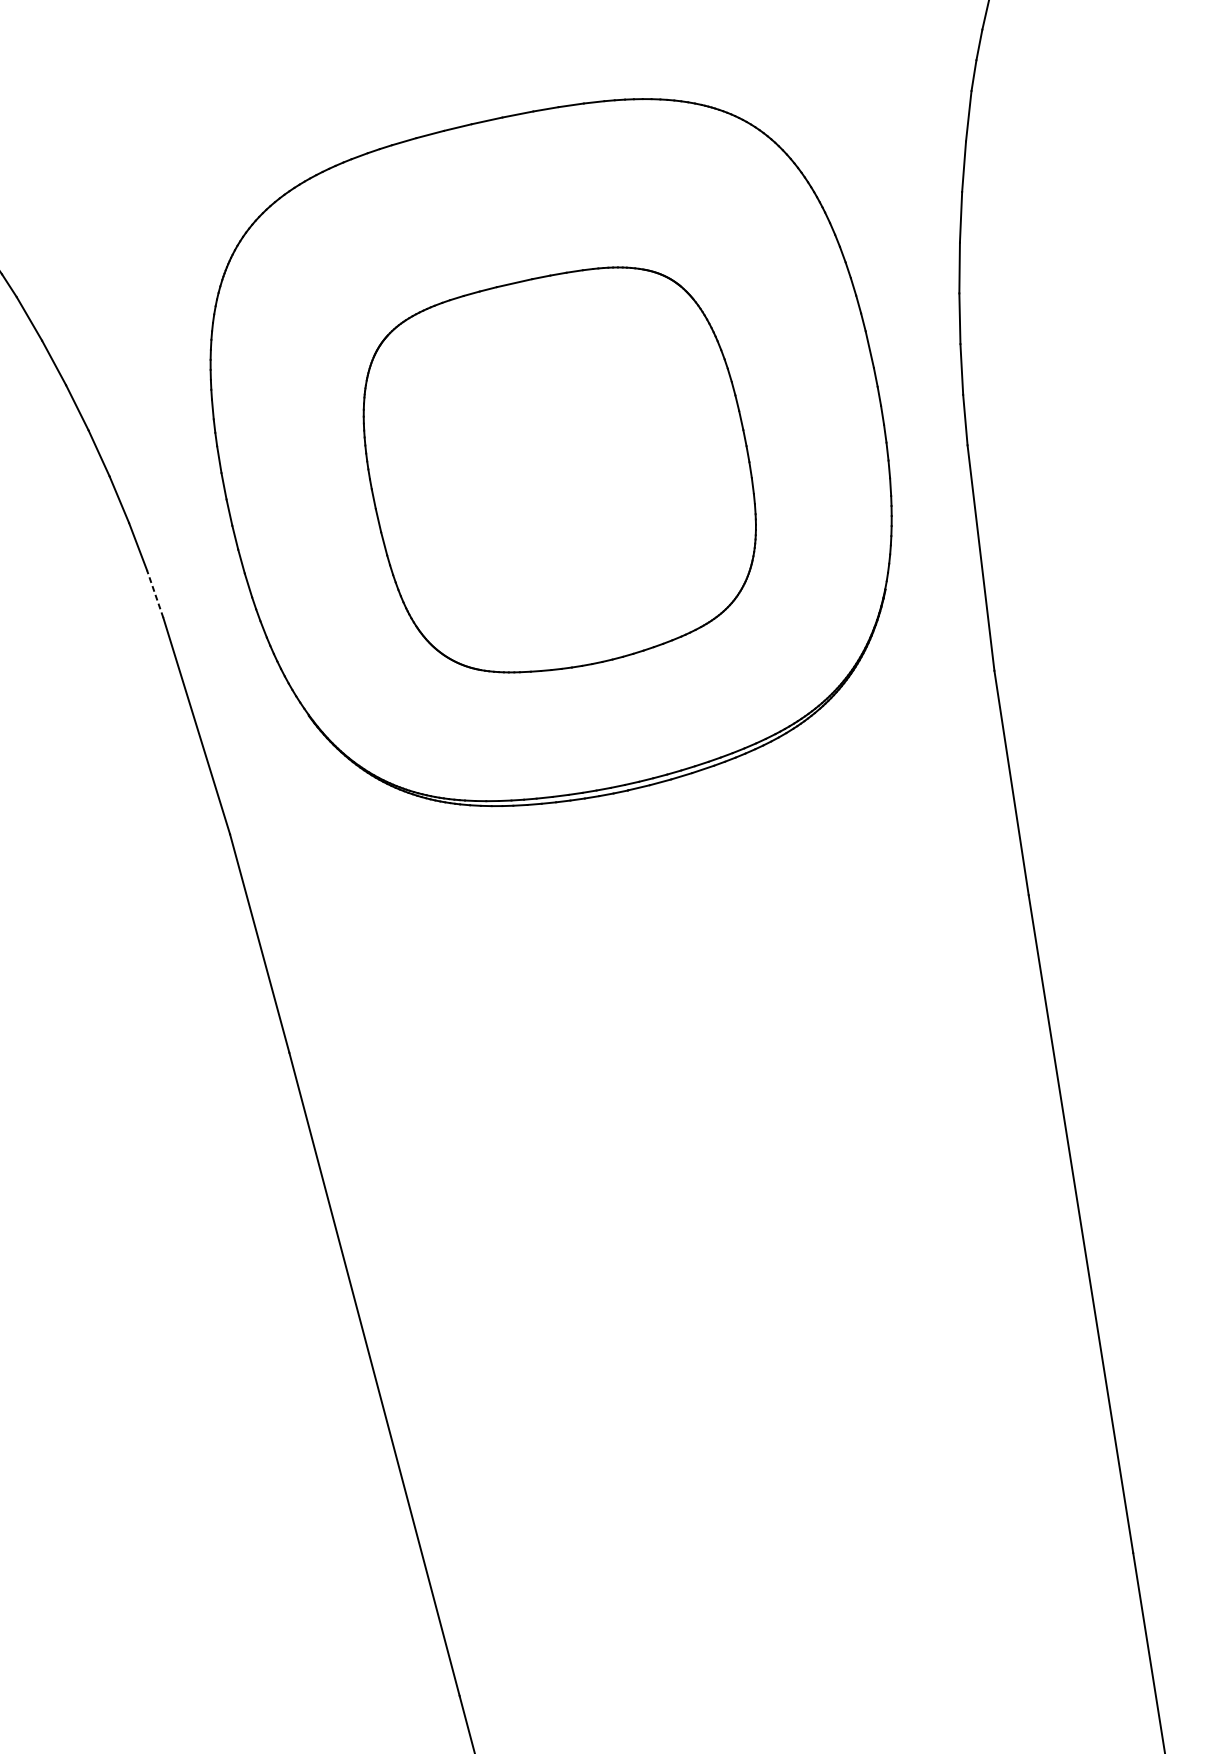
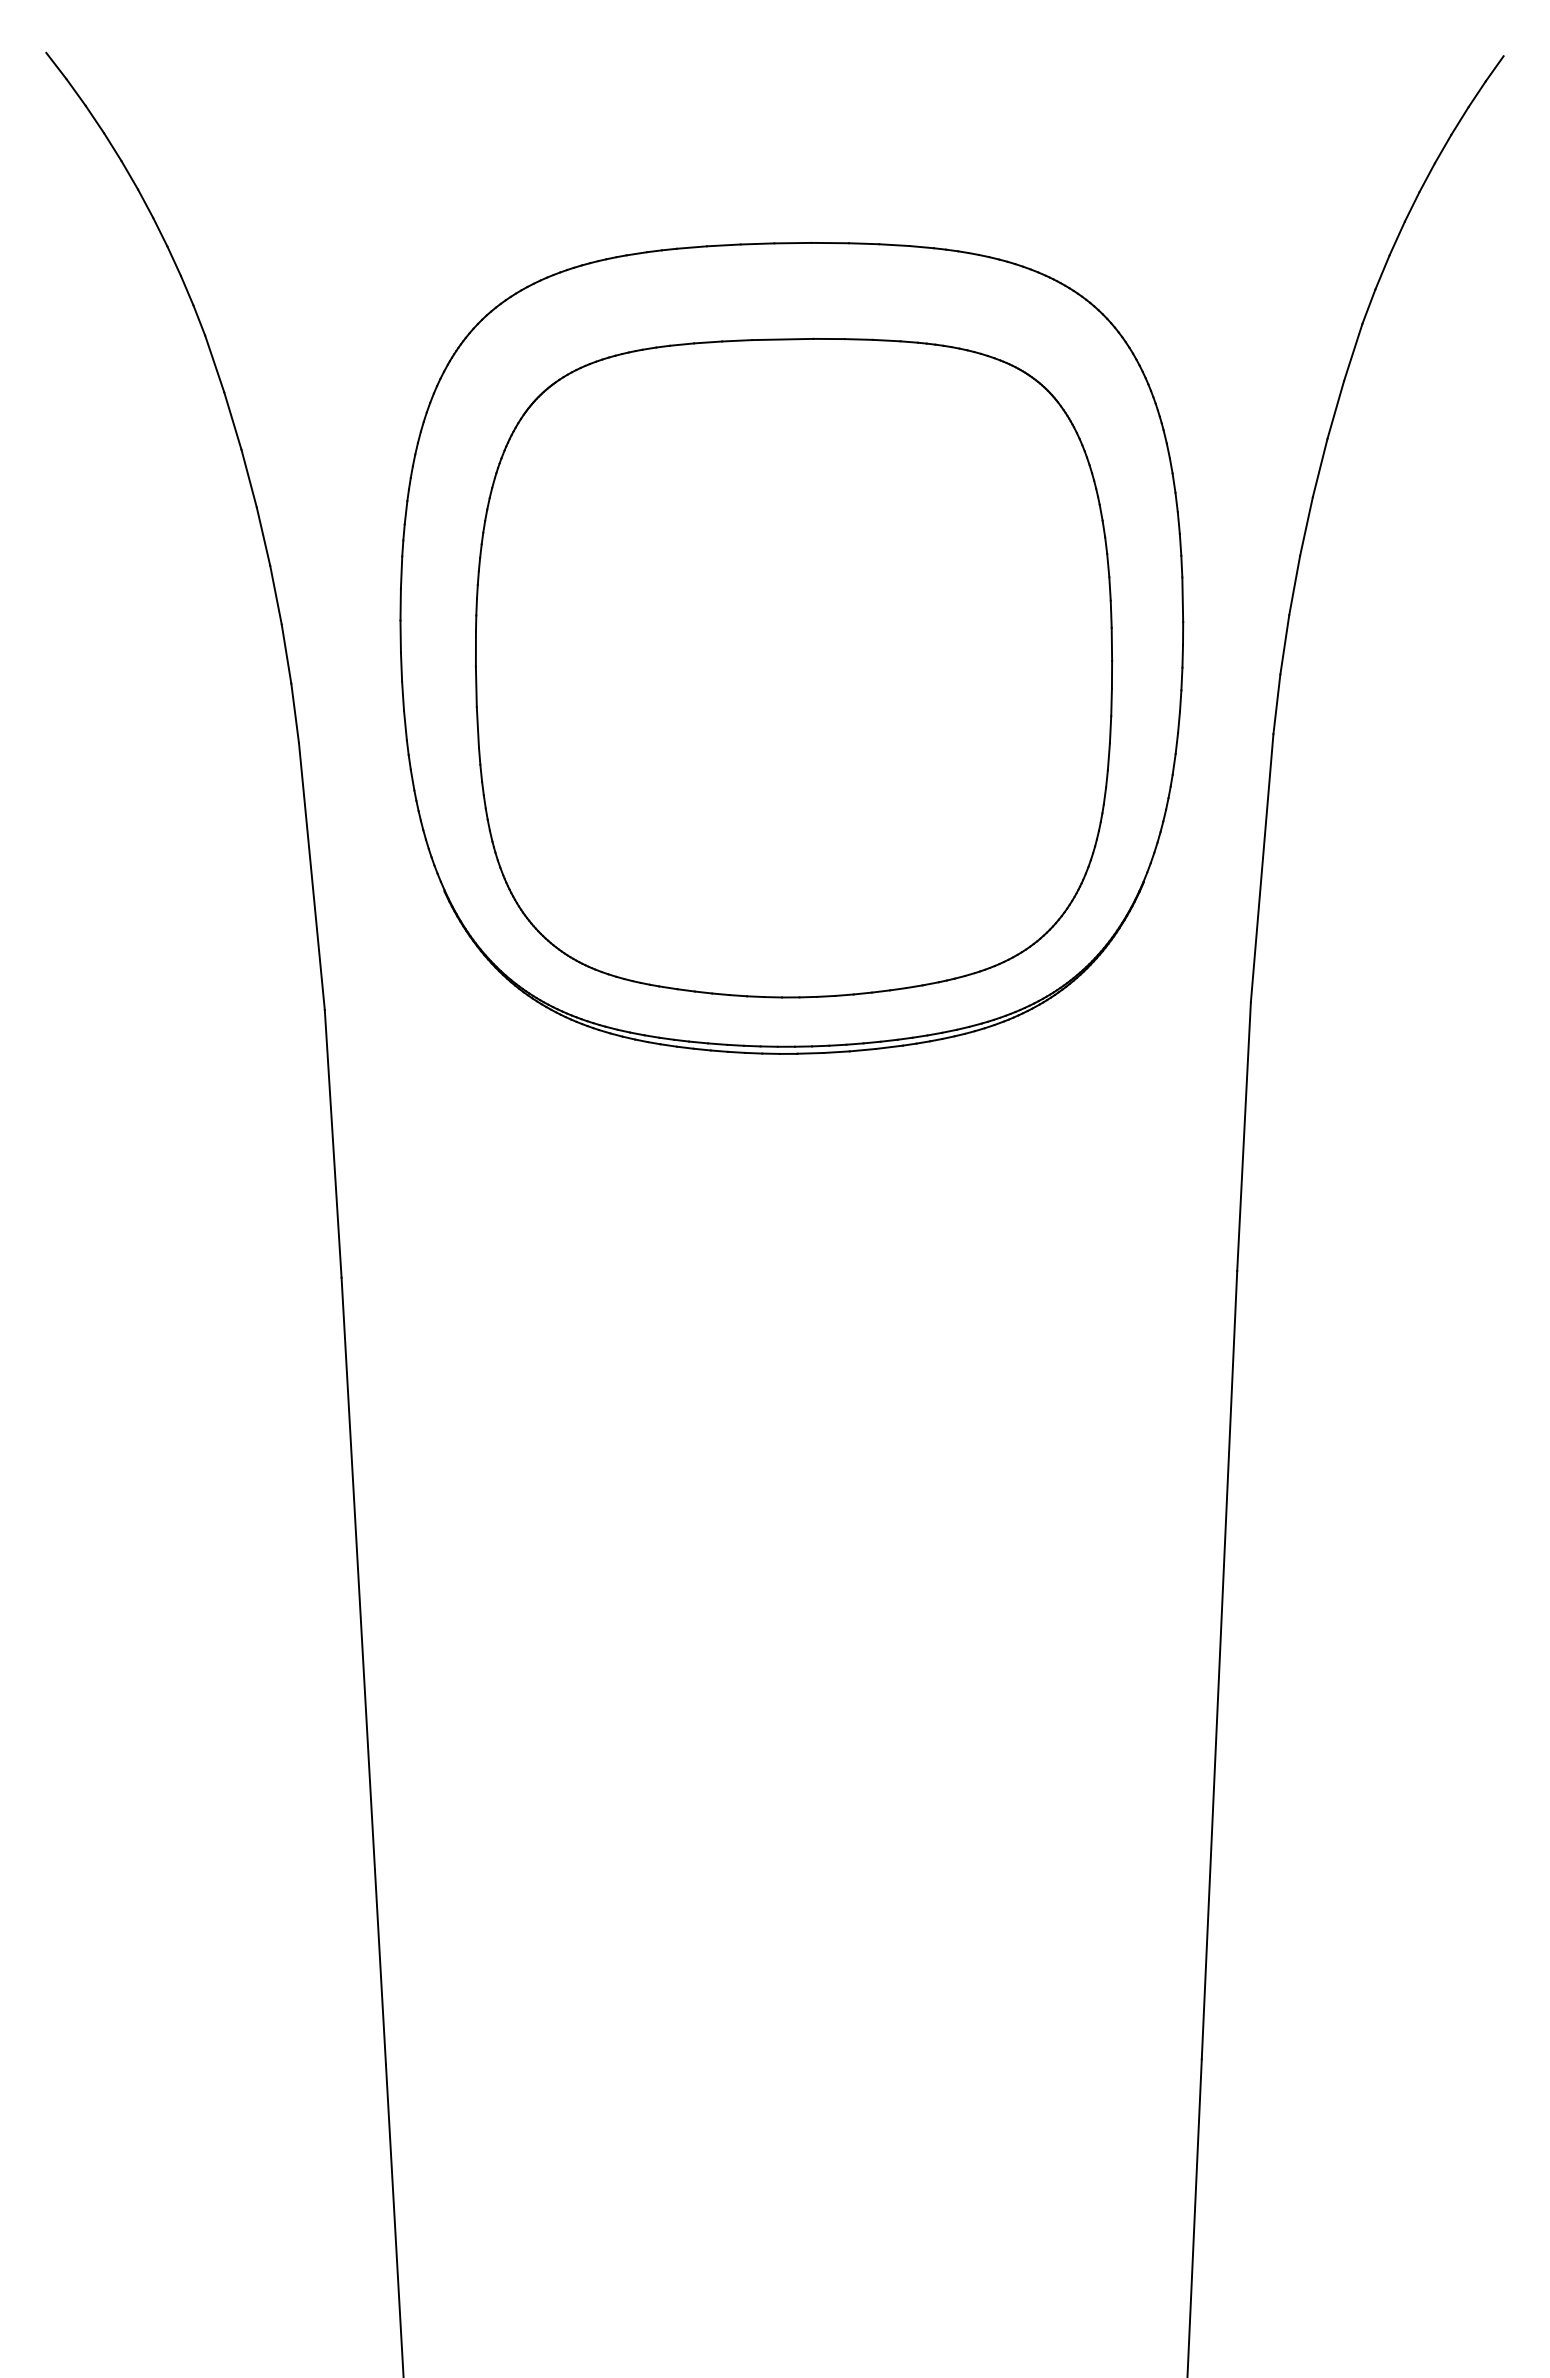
part: (560, 471) -> (794, 667), size x1.43
line: (155, 594) -> (295, 713), dashed -> solid

